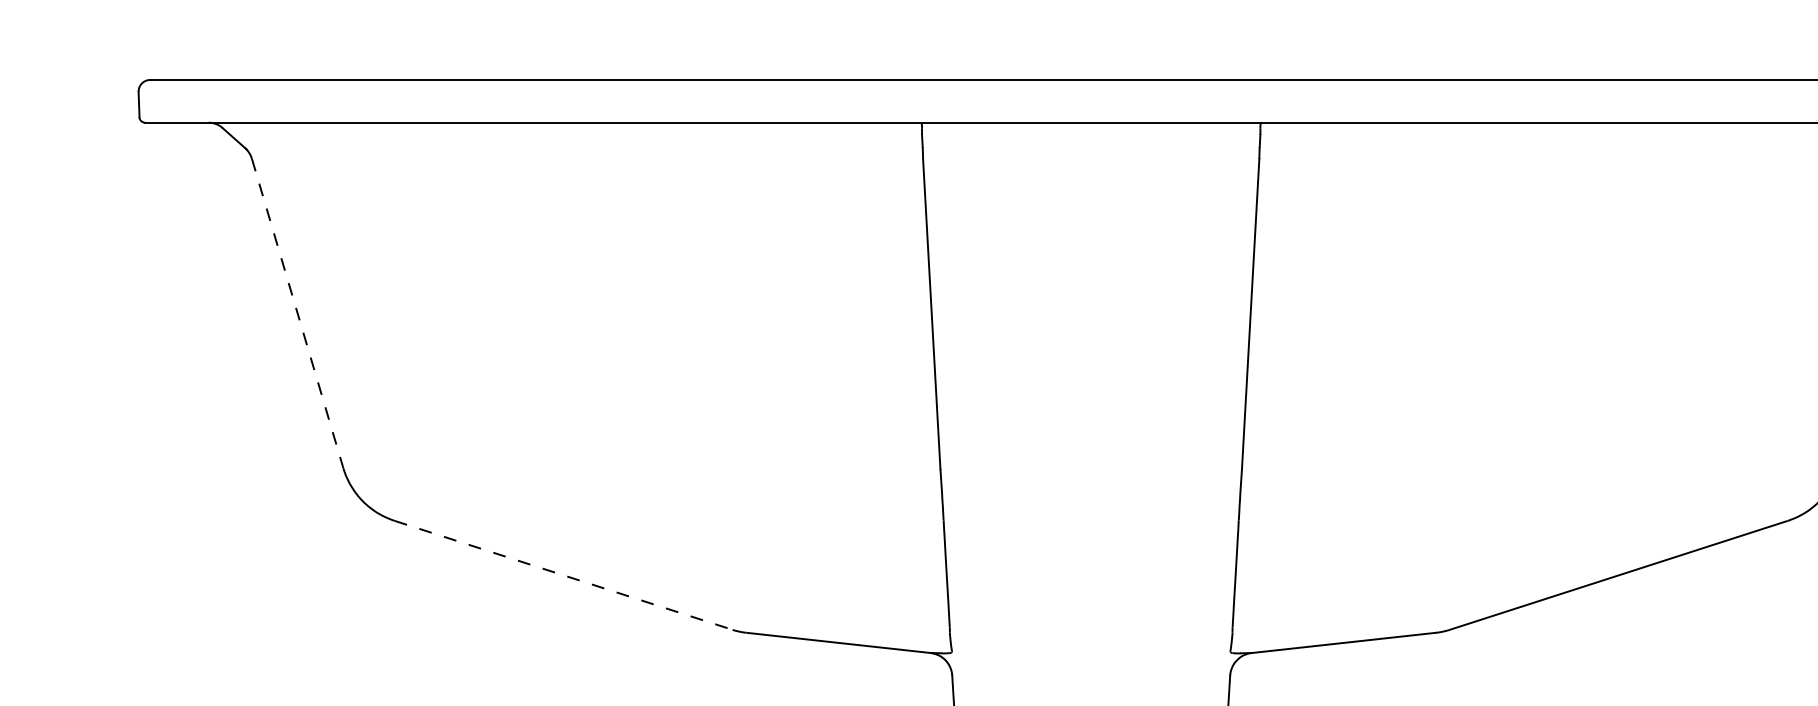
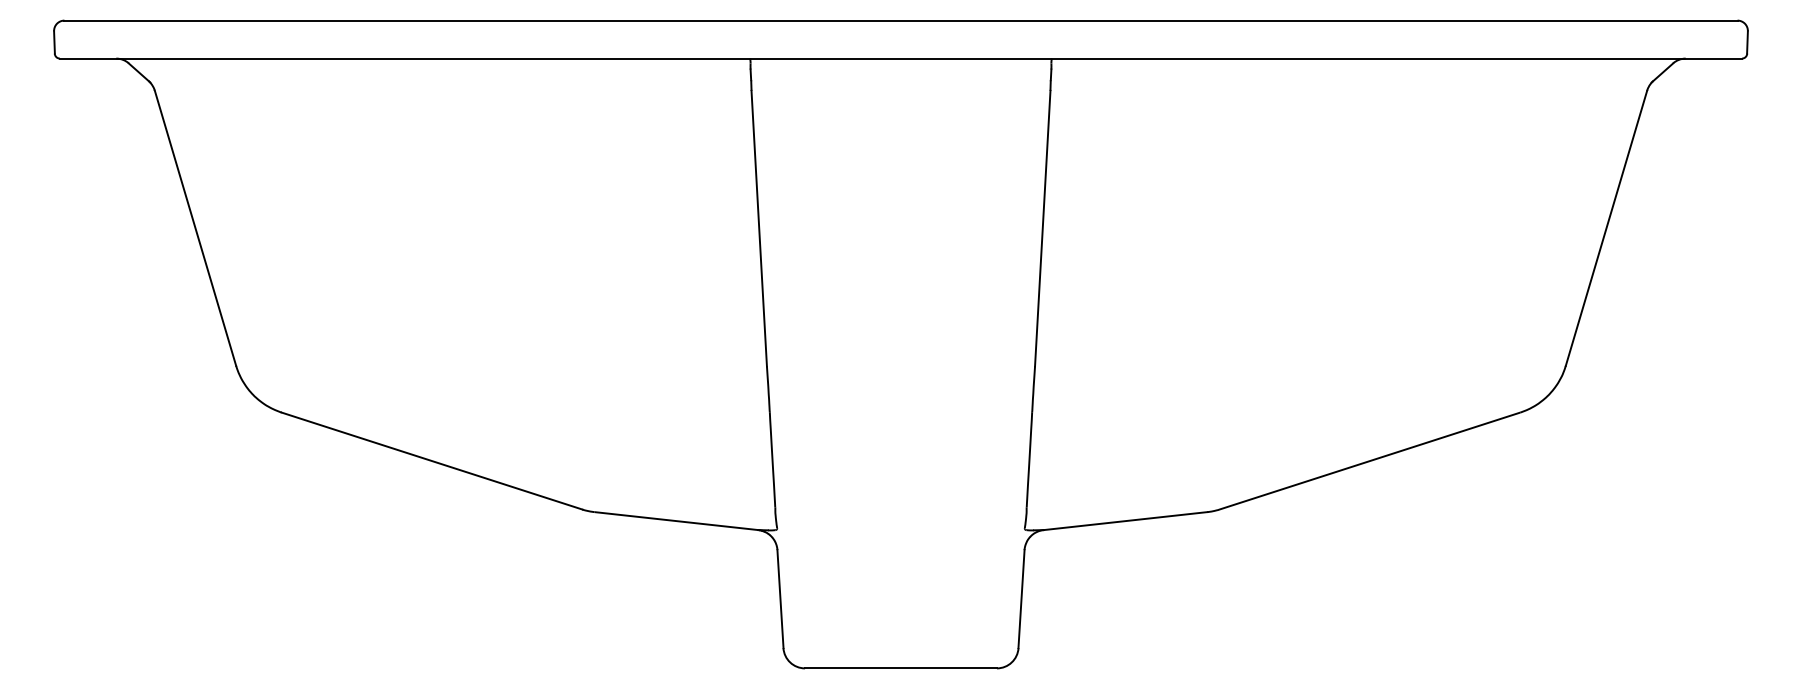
line: (297, 313) -> (195, 228), dashed -> solid
line: (564, 575) -> (432, 461), dashed -> solid

